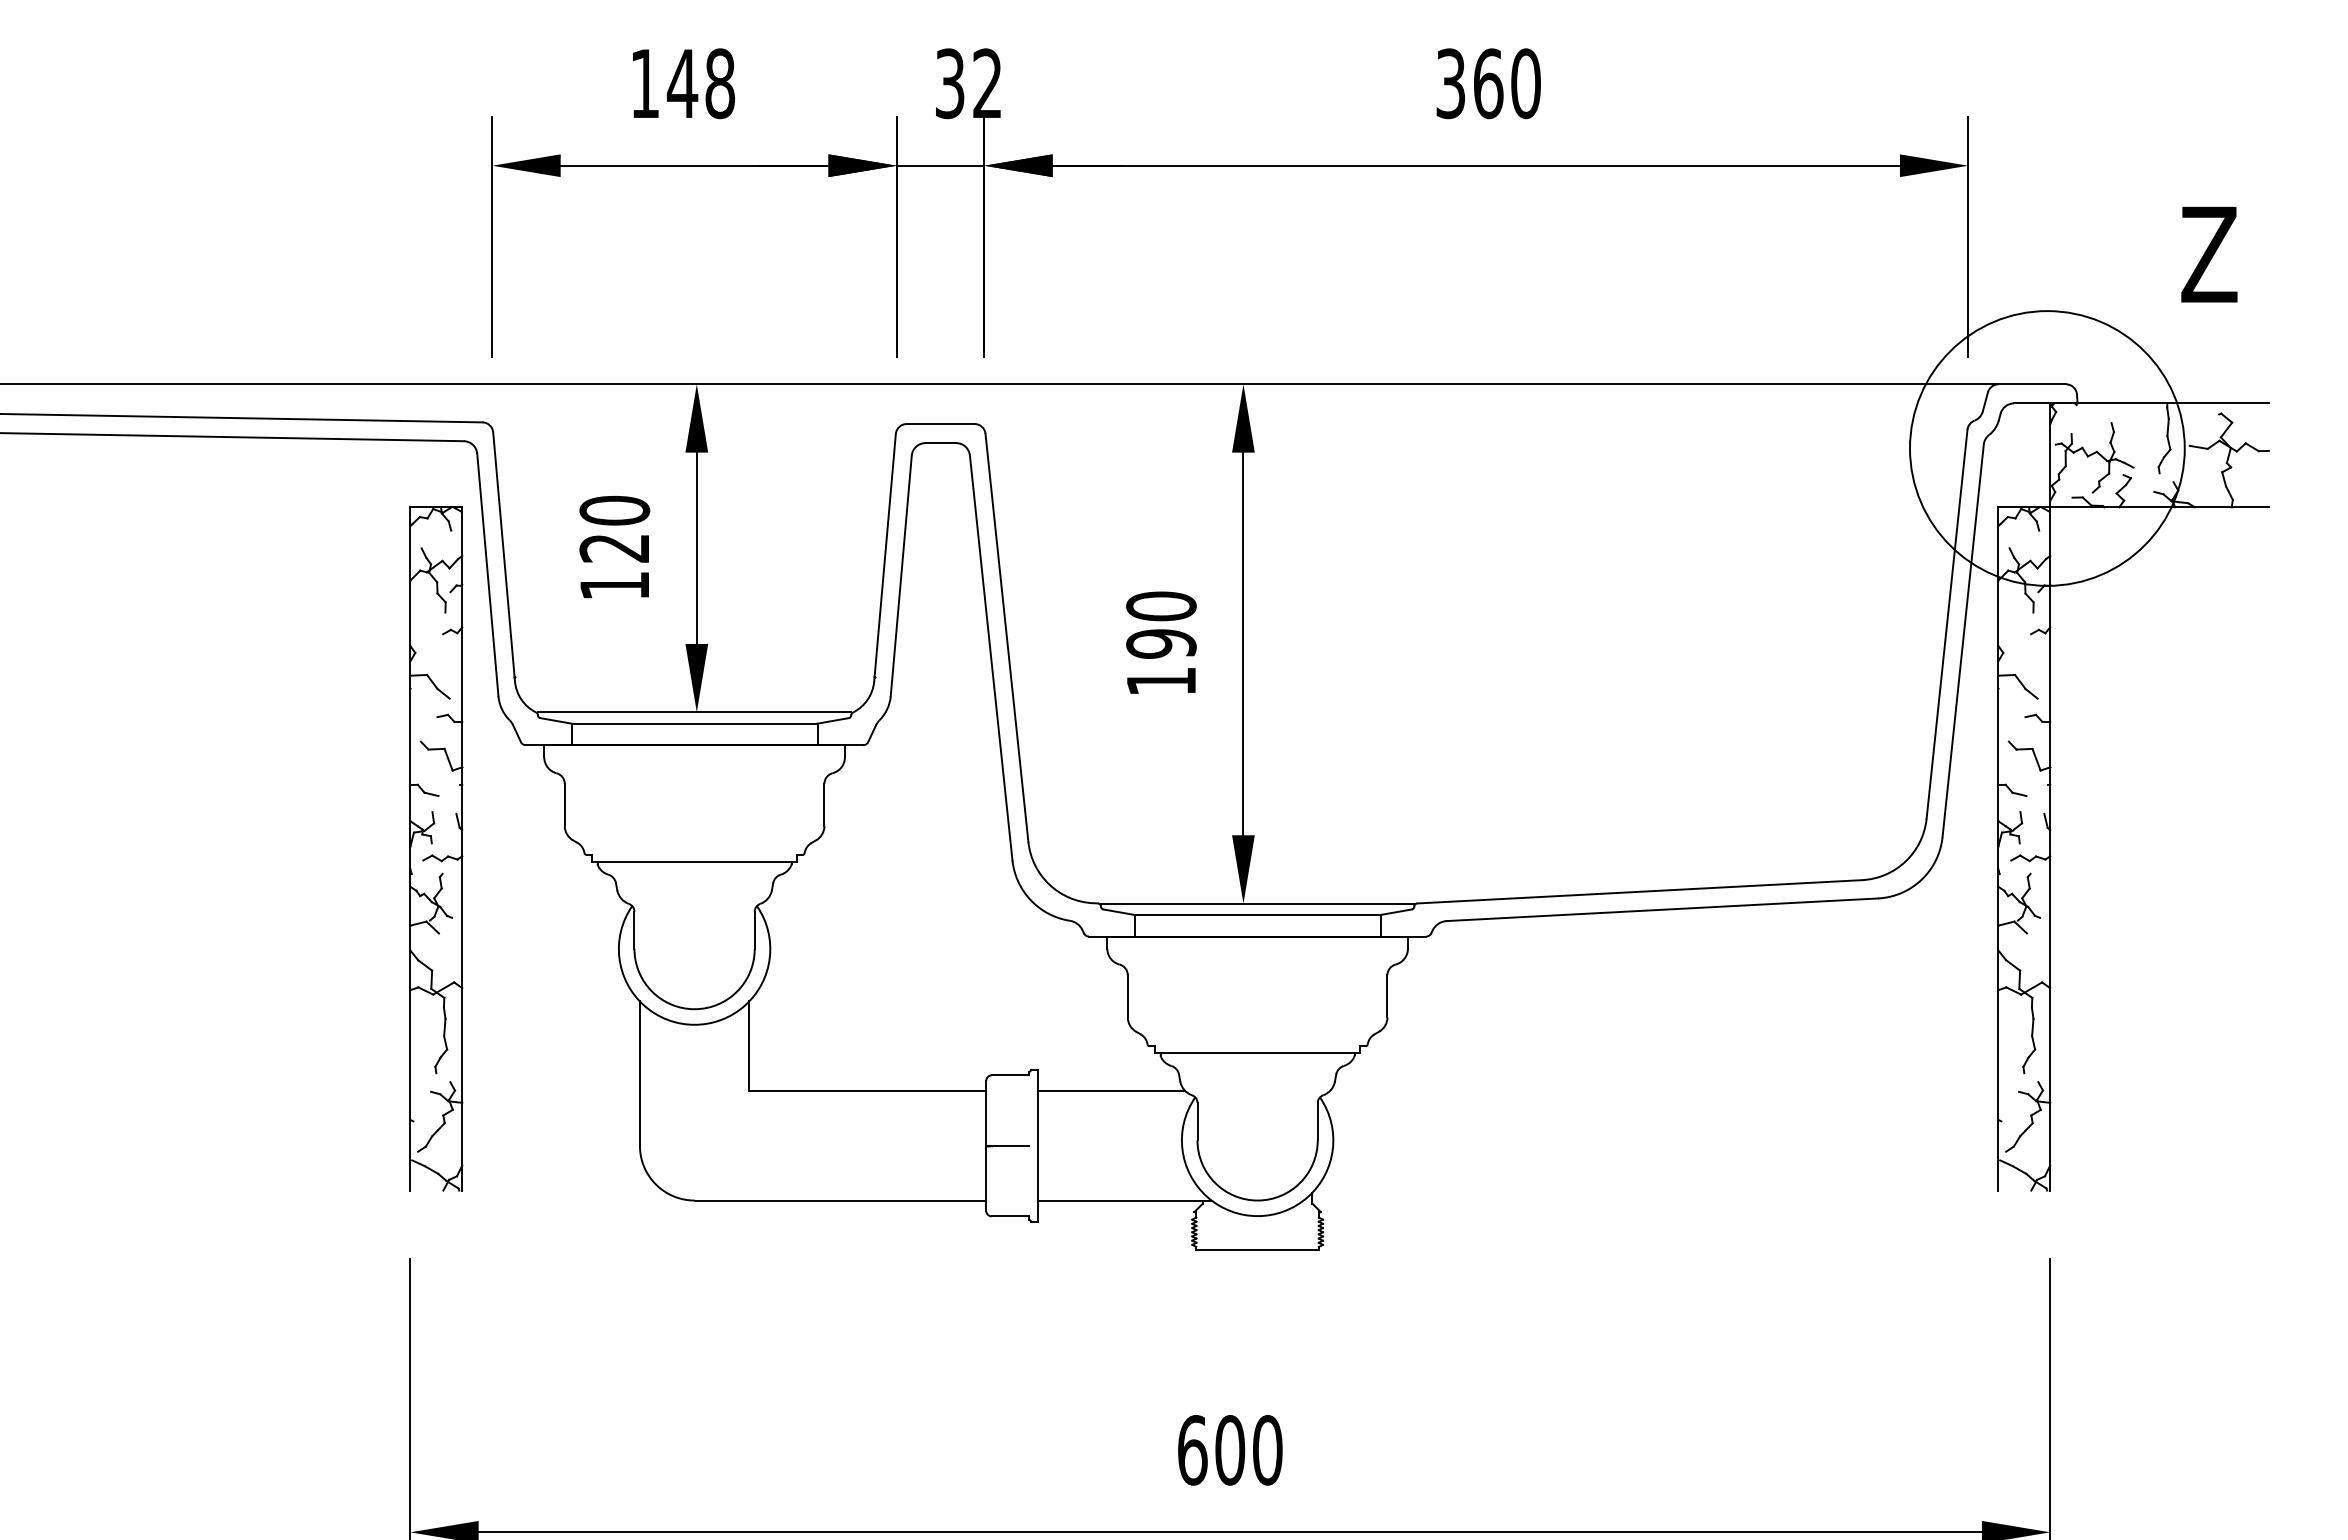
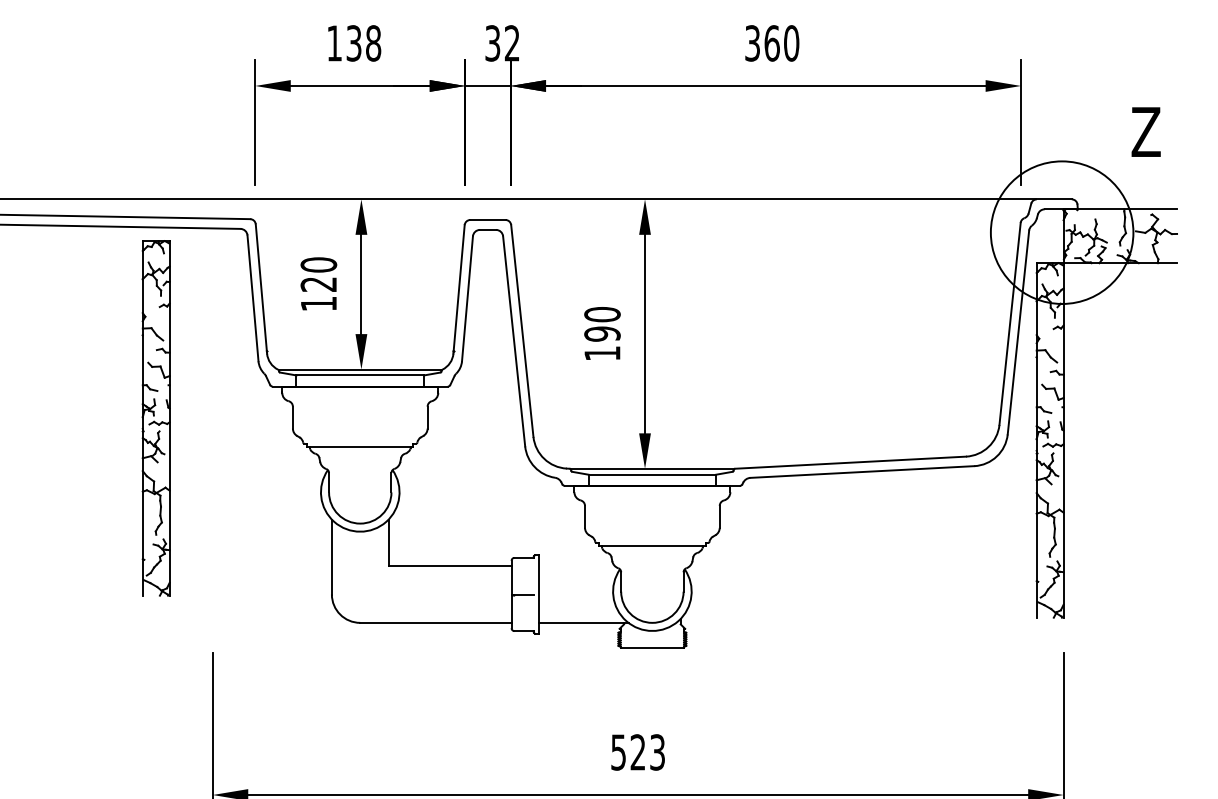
text: (683, 83) -> (354, 43), 148 -> 138
part: (434, 849) -> (155, 418), moved
line: (1111, 1091) -> (576, 566), removed
text: (1230, 1450) -> (638, 752), 600 -> 523

